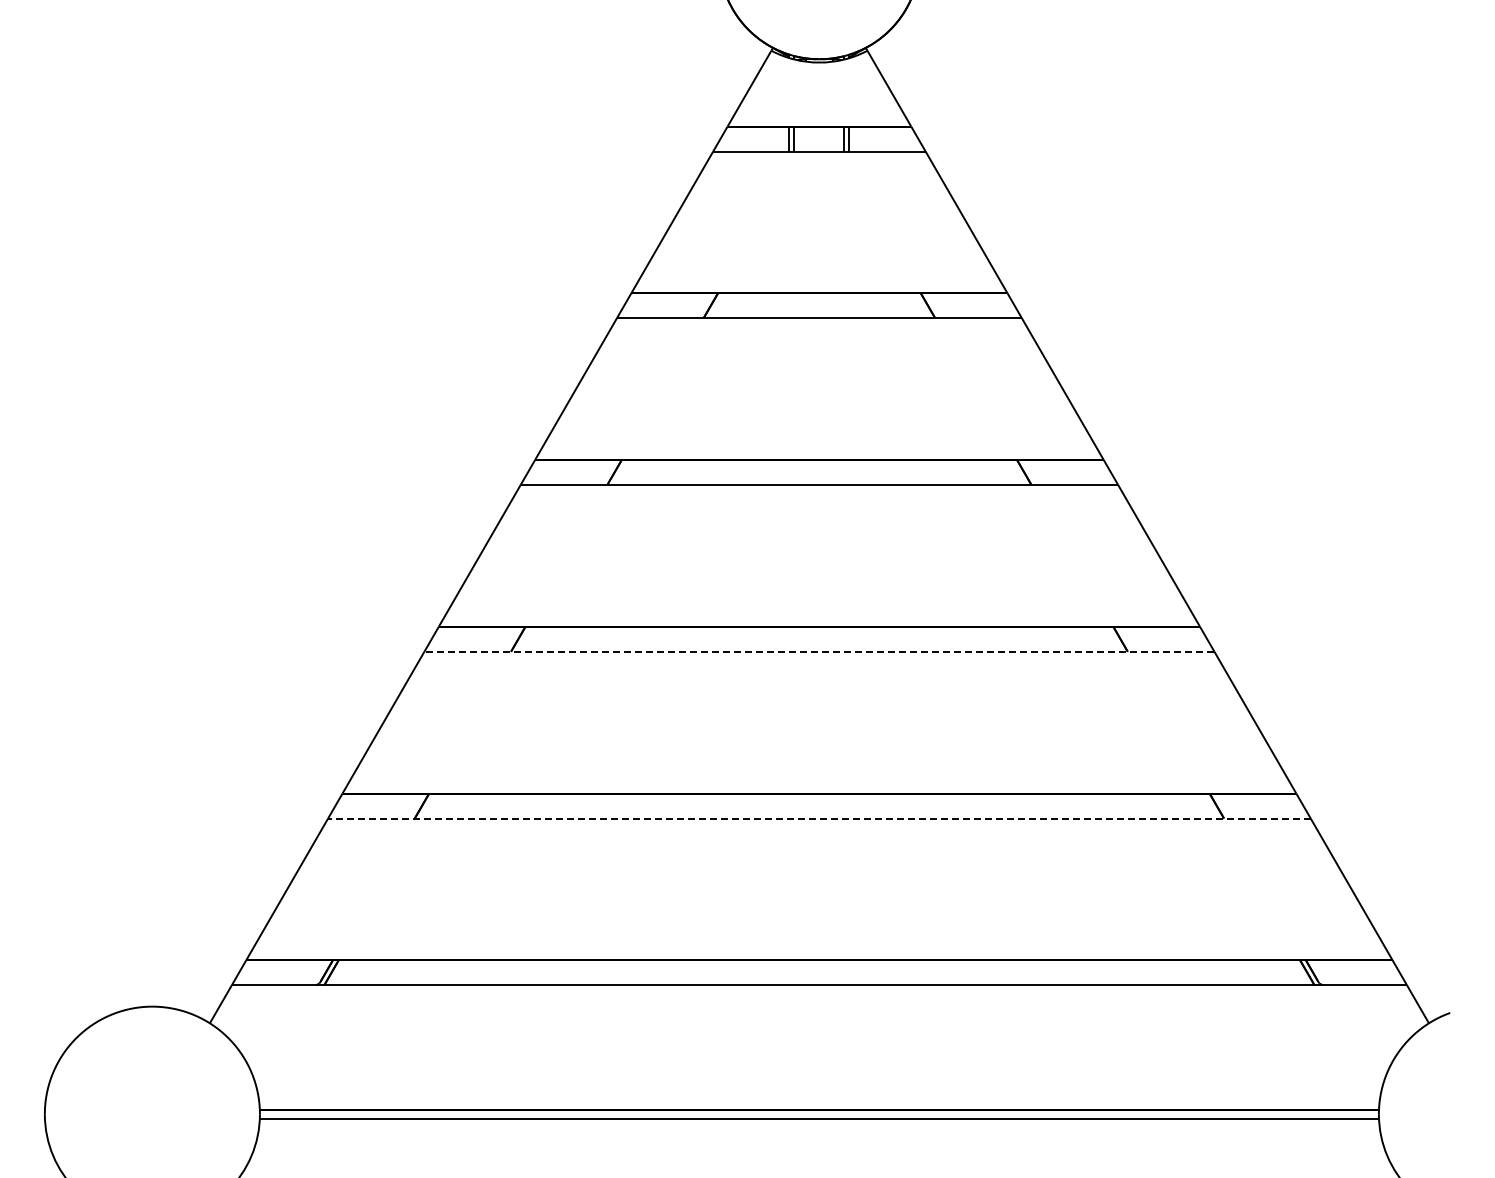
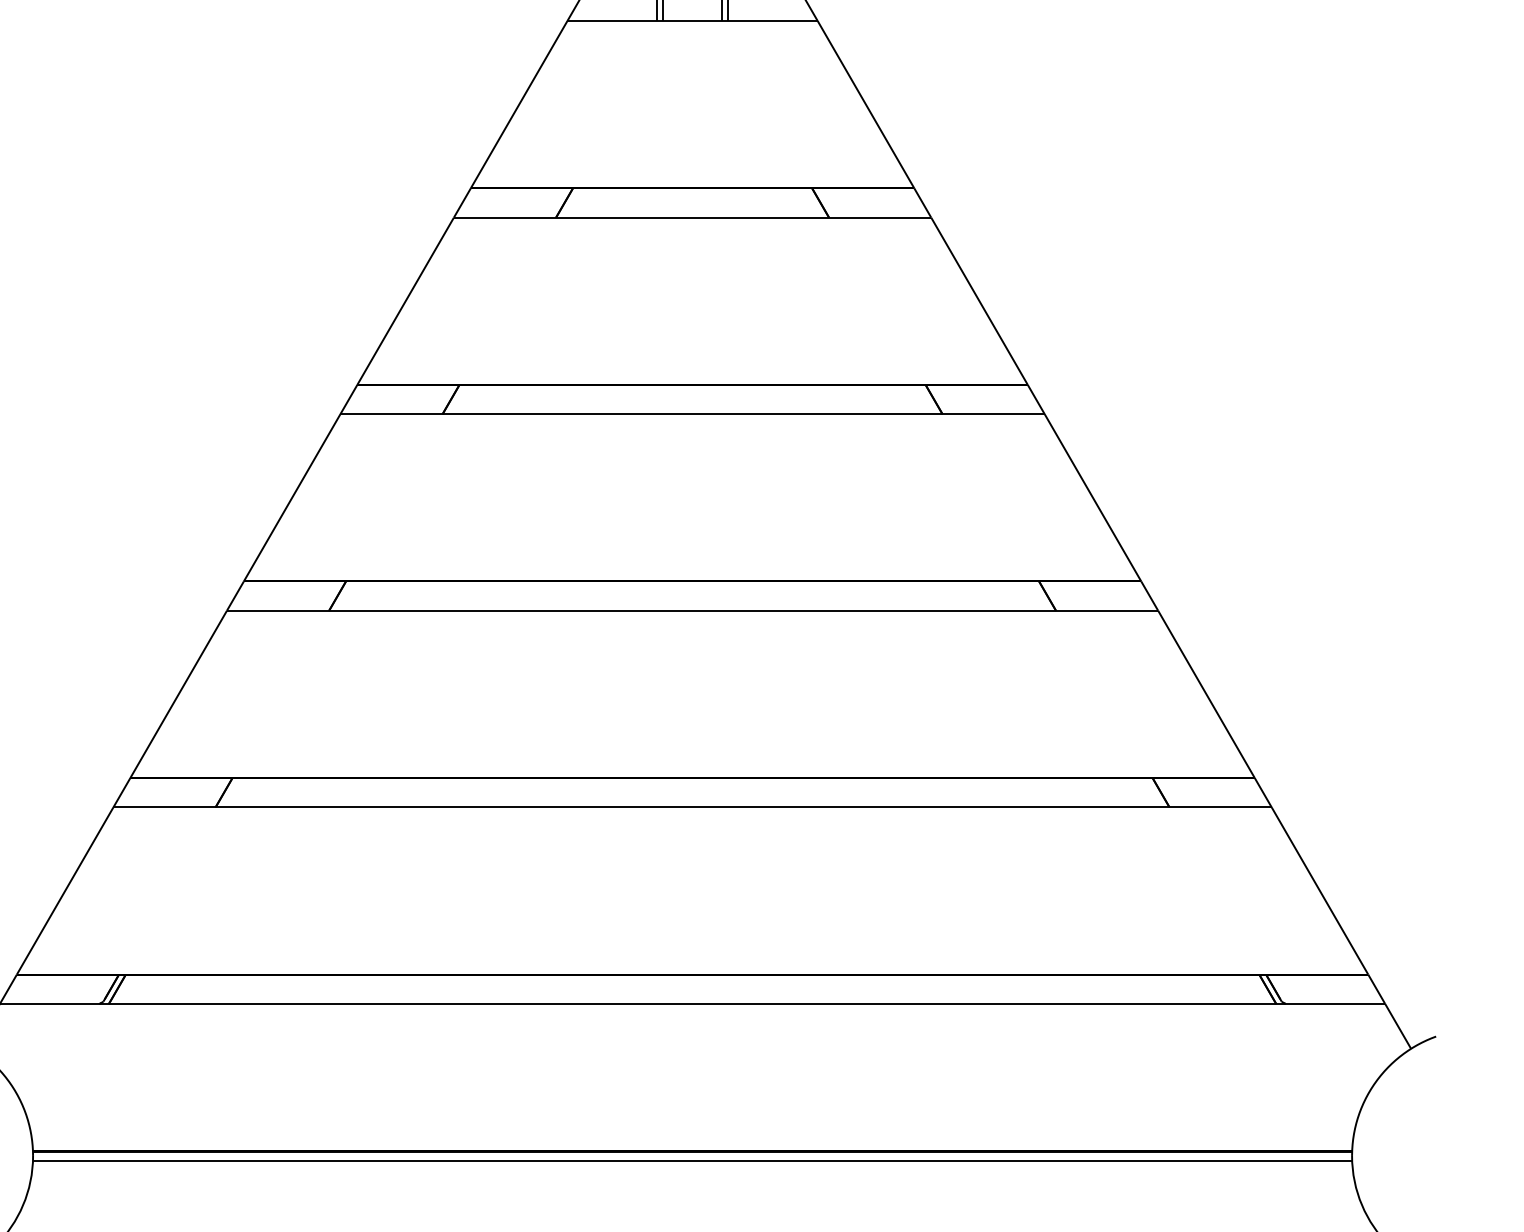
line: (818, 651) -> (691, 610), dashed -> solid
line: (818, 818) -> (691, 807), dashed -> solid

